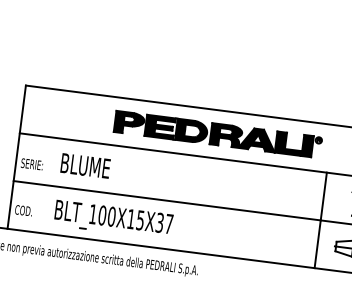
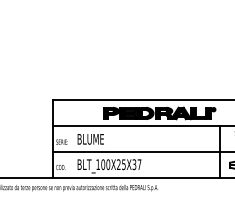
text: (130, 218) -> (118, 164), BLT_100X15X37 -> BLT_100X25X37

